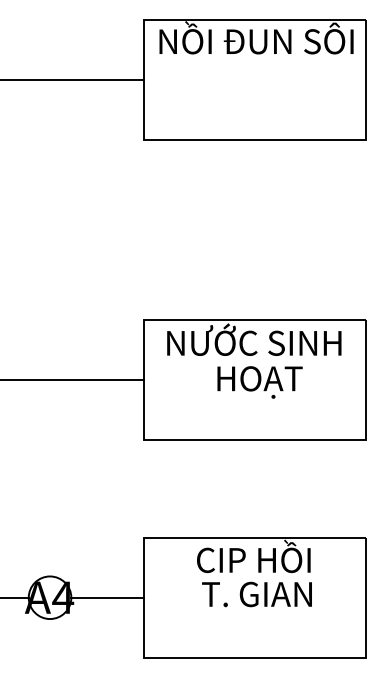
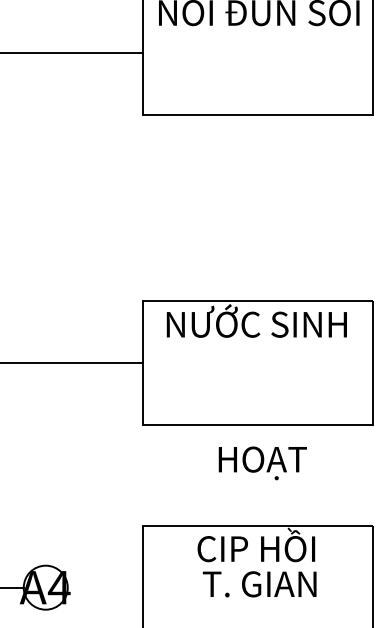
text: (259, 382) -> (262, 463), moved
line: (107, 597) -> (105, 587), removed

